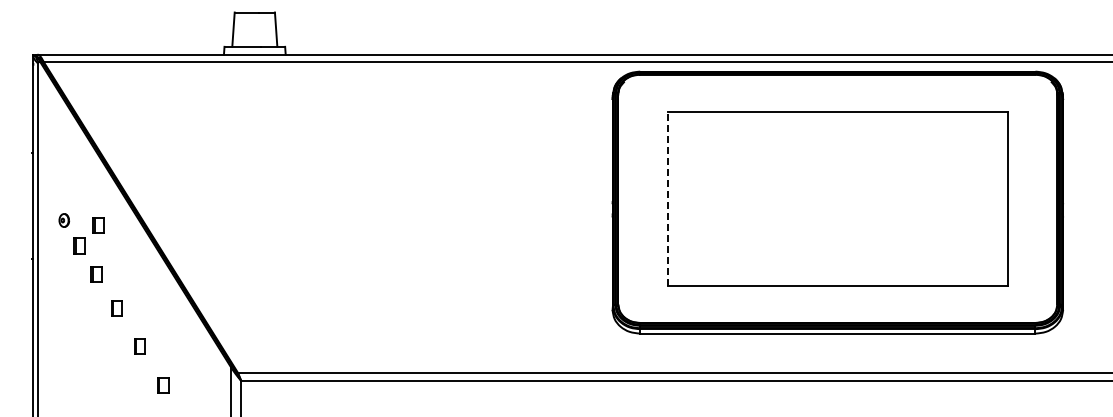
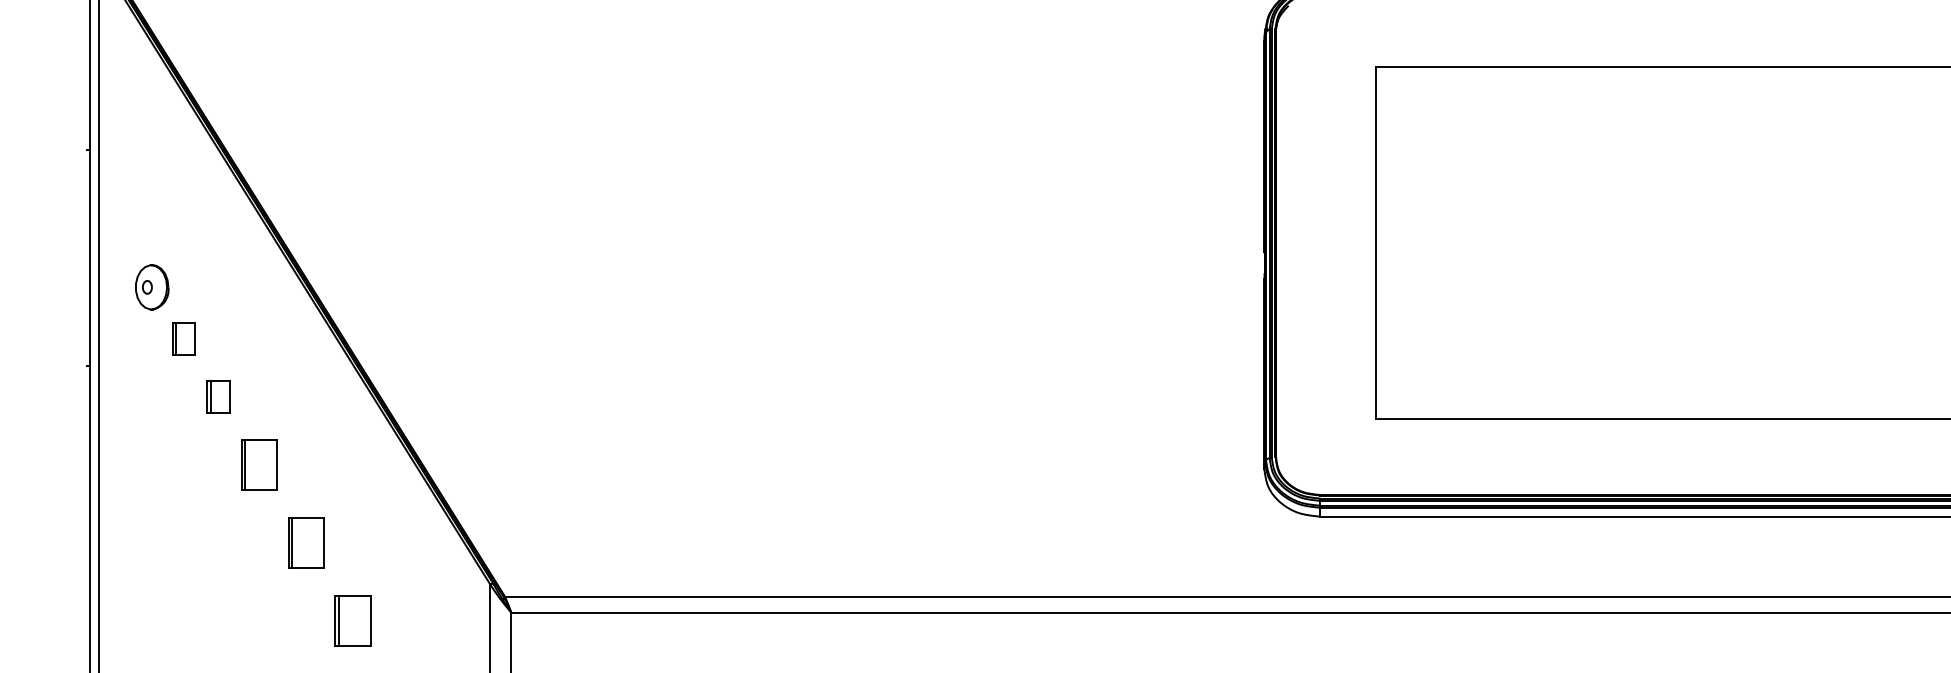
line: (667, 198) -> (1375, 242), dashed -> solid
part: (64, 220) -> (152, 287), size x1.67
part: (98, 225) -> (221, 297), removed
part: (116, 308) -> (258, 465), size x1.67
part: (139, 346) -> (304, 542), size x1.67
part: (163, 385) -> (353, 621), size x1.67

